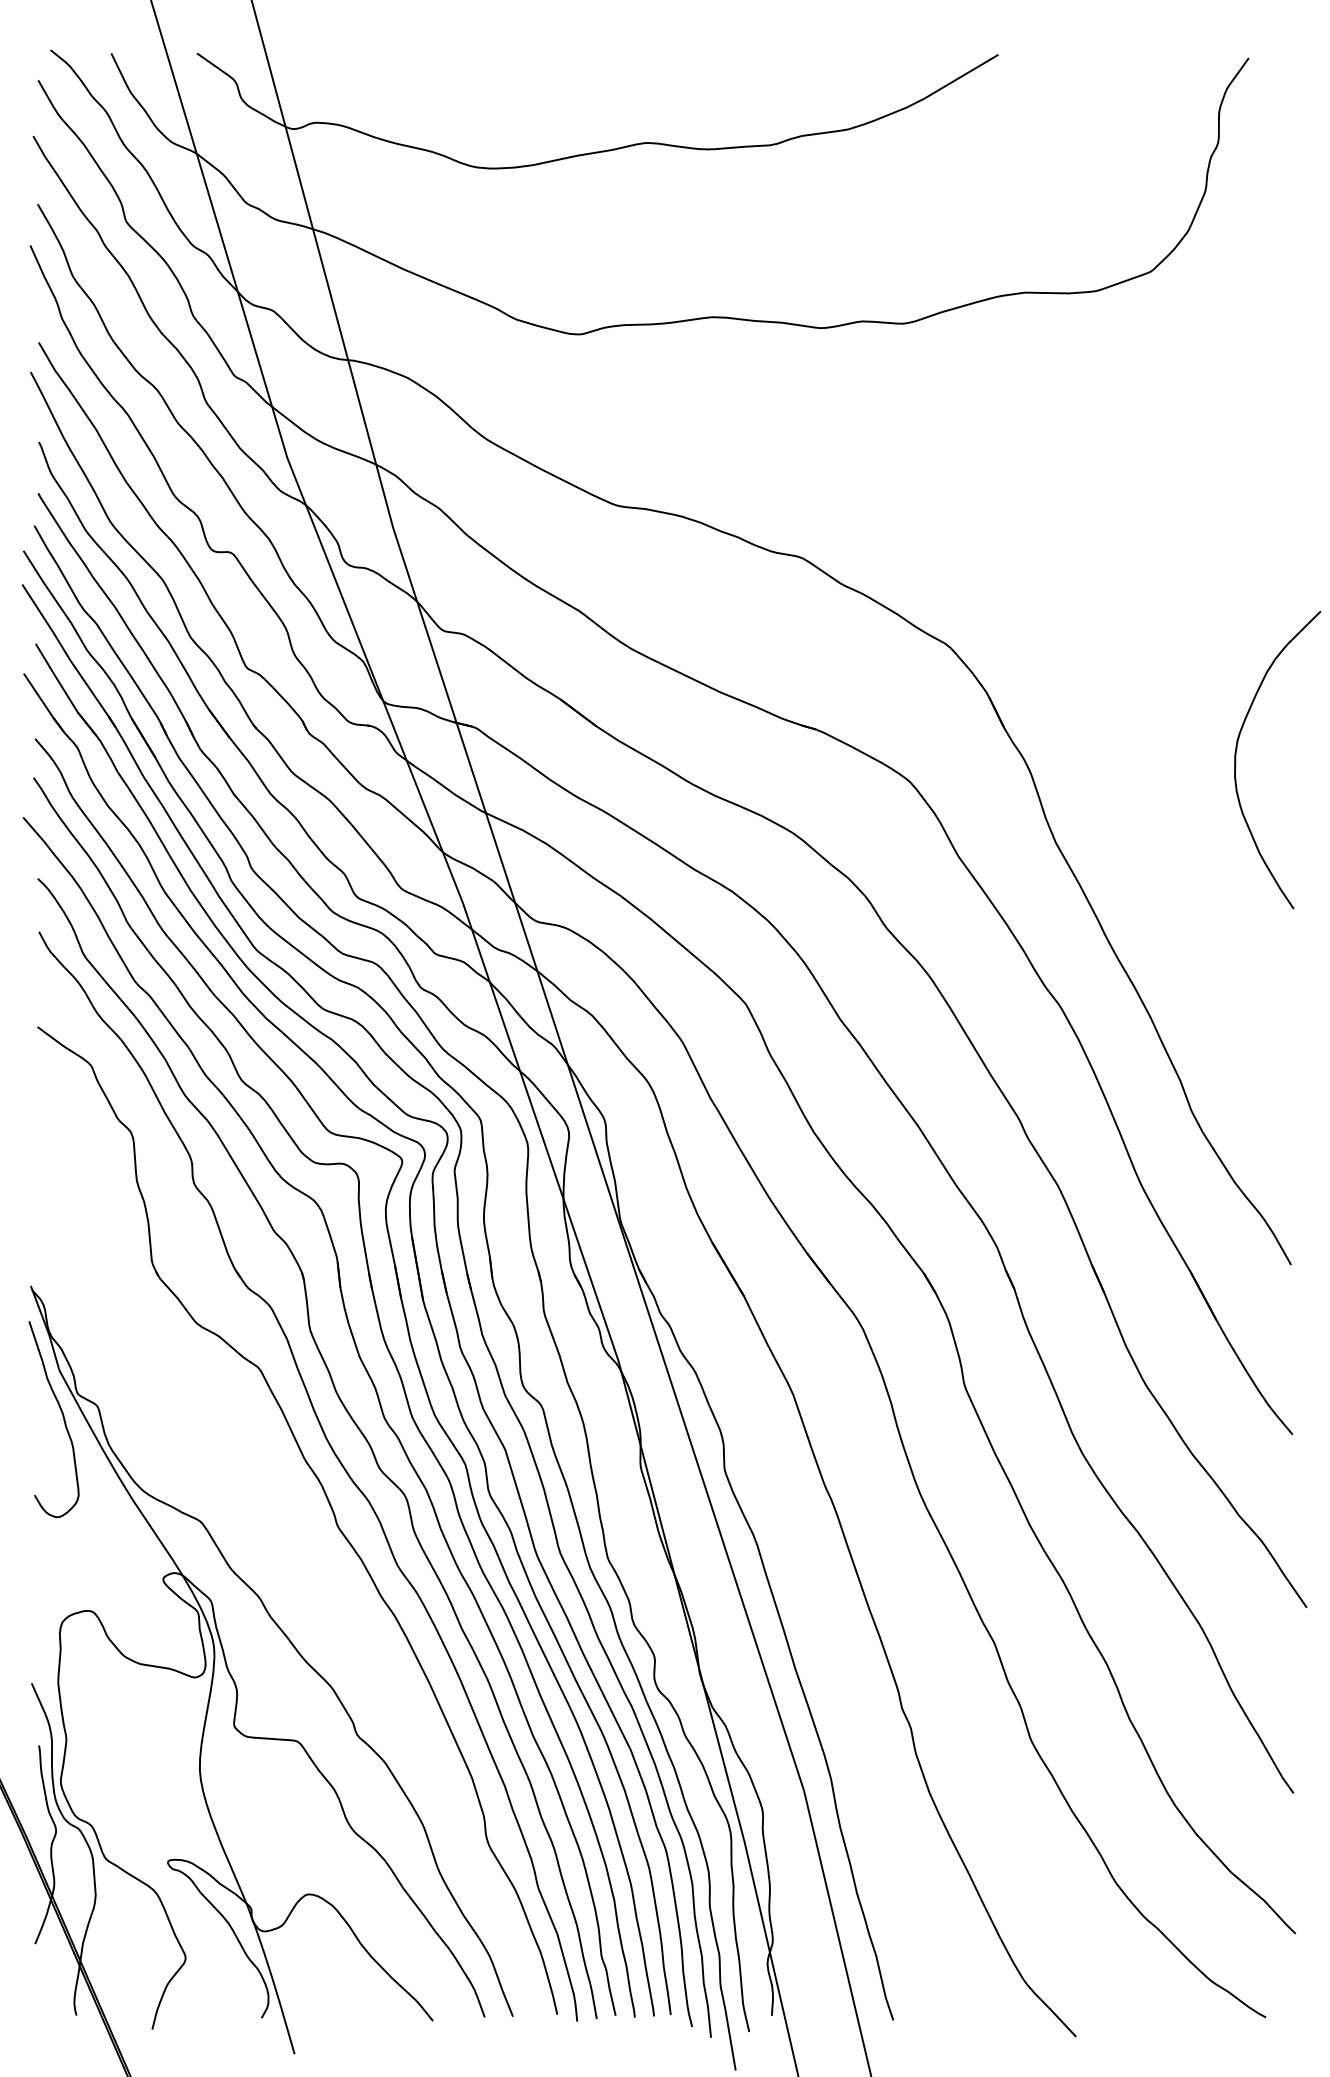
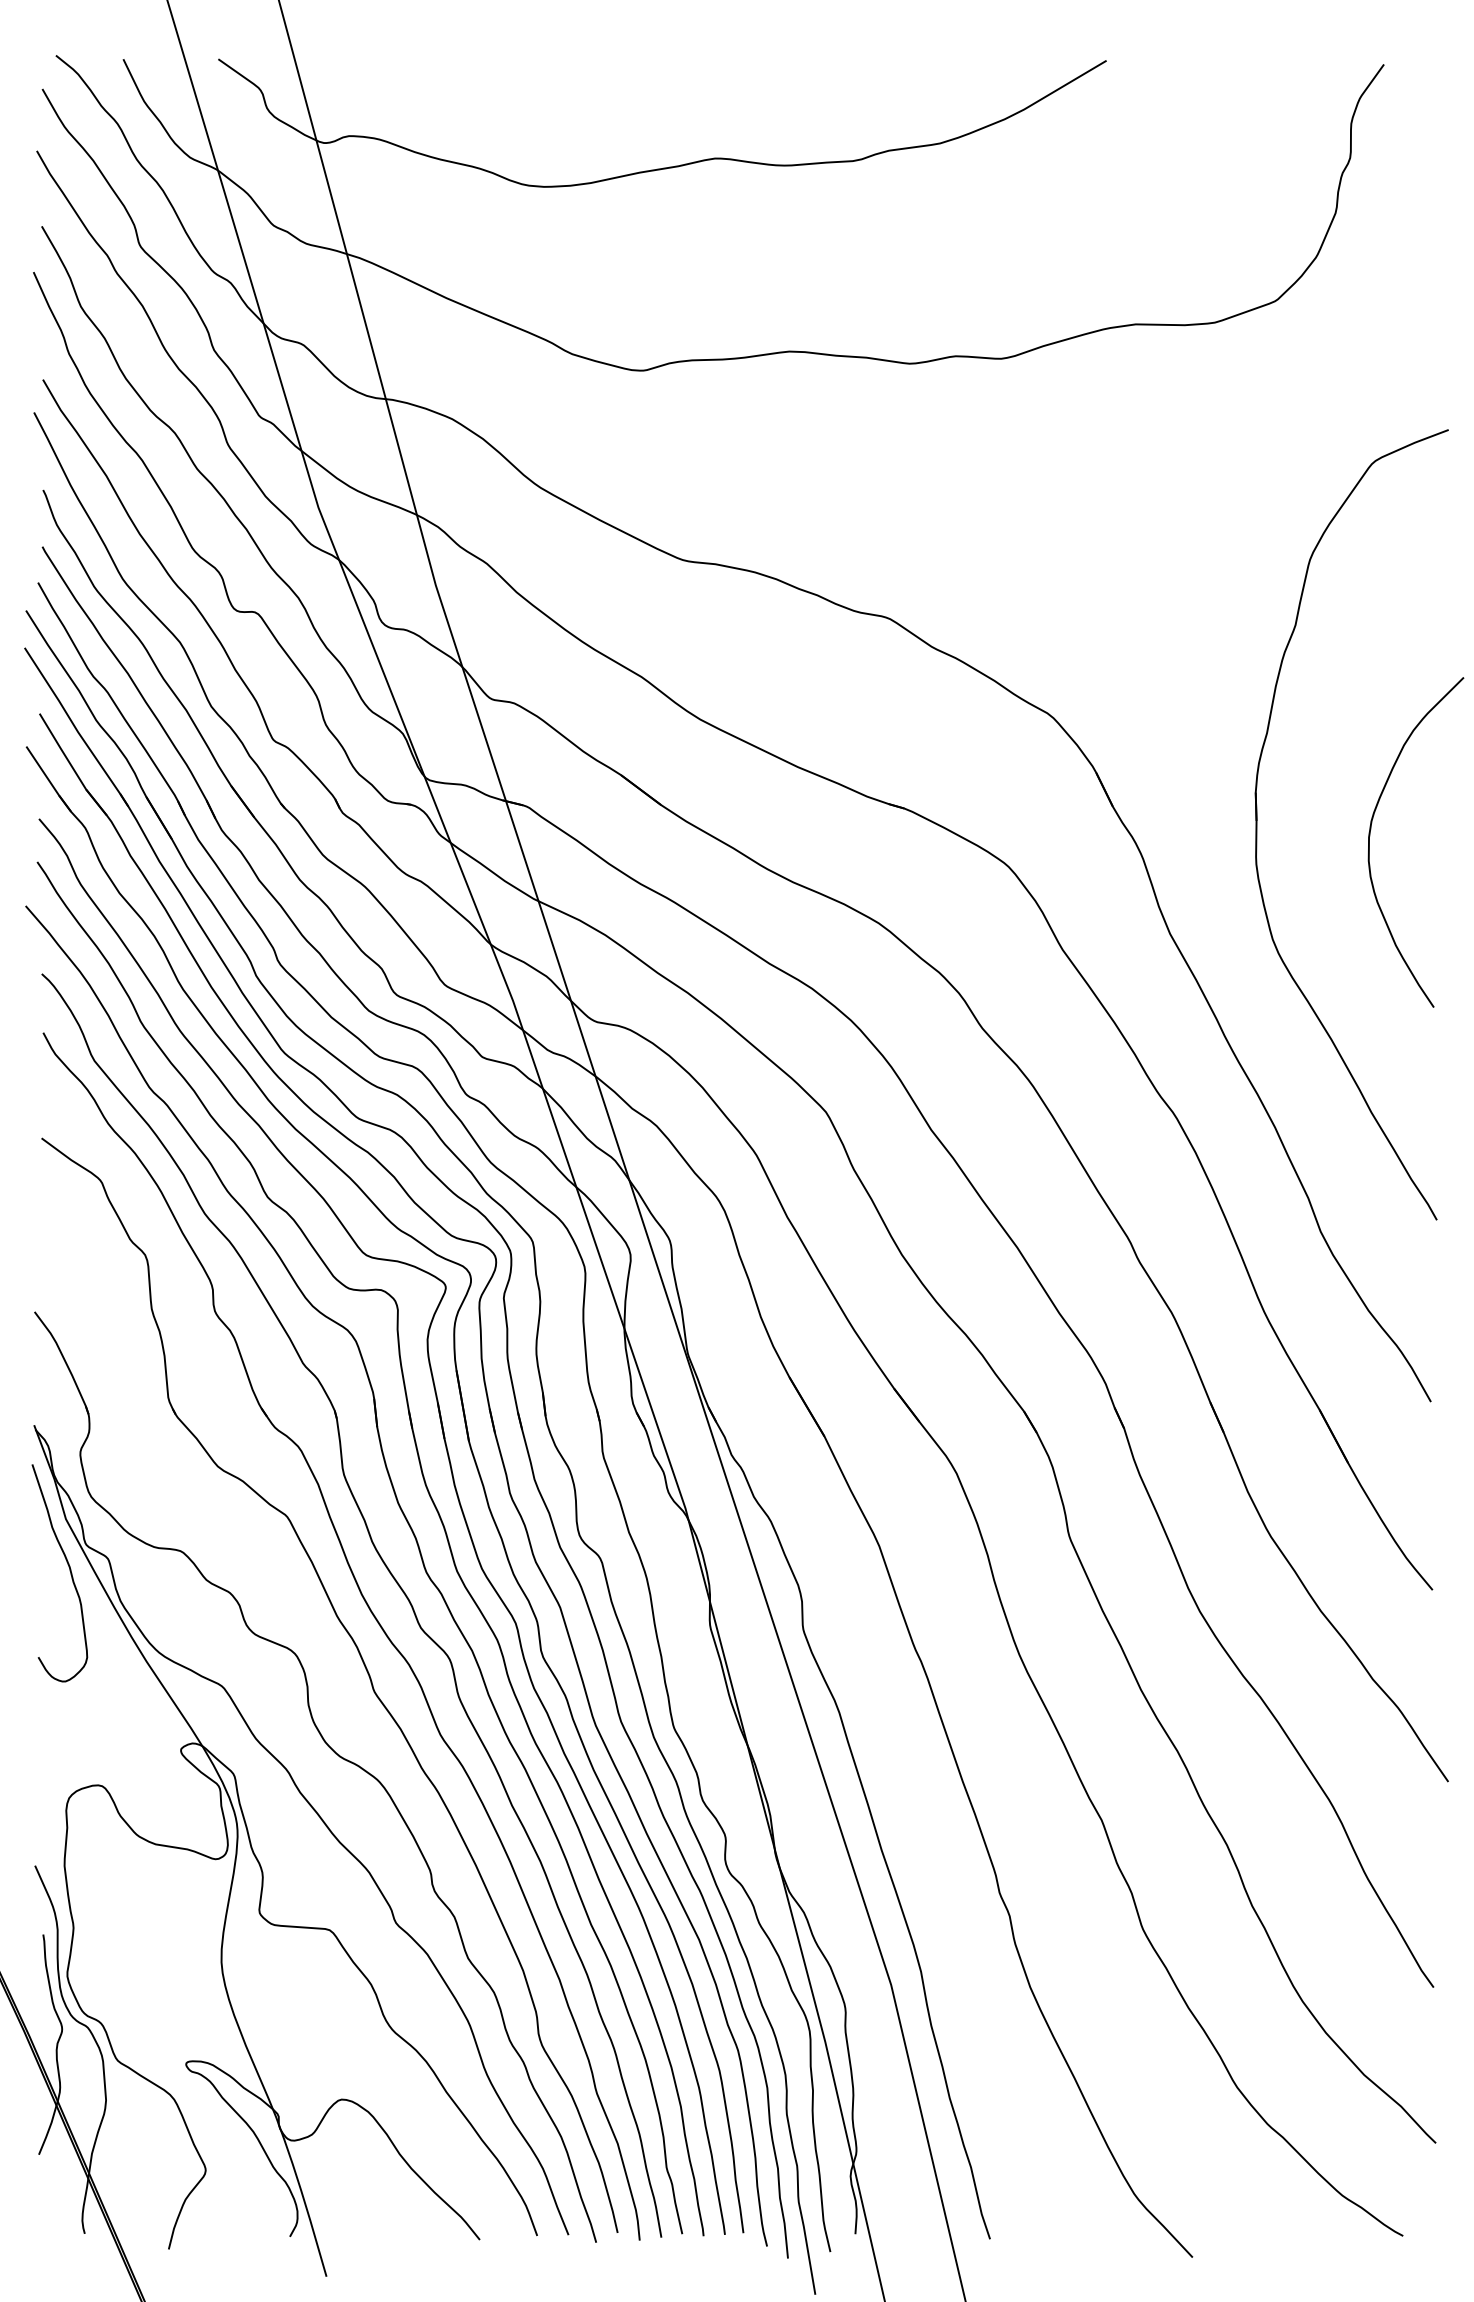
part: (1134, 744) -> (1257, 825), added
part: (303, 1583) -> (336, 1755), added

